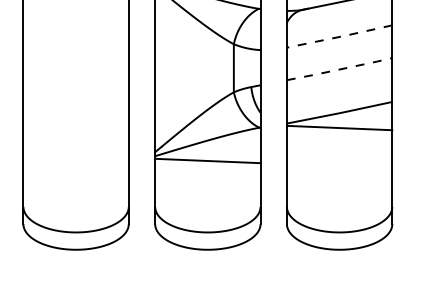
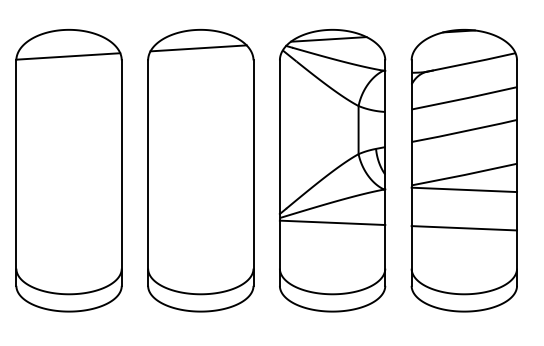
line: (340, 36) -> (465, 98), dashed -> solid
line: (339, 69) -> (464, 131), dashed -> solid
line: (339, 166) -> (464, 228), added

